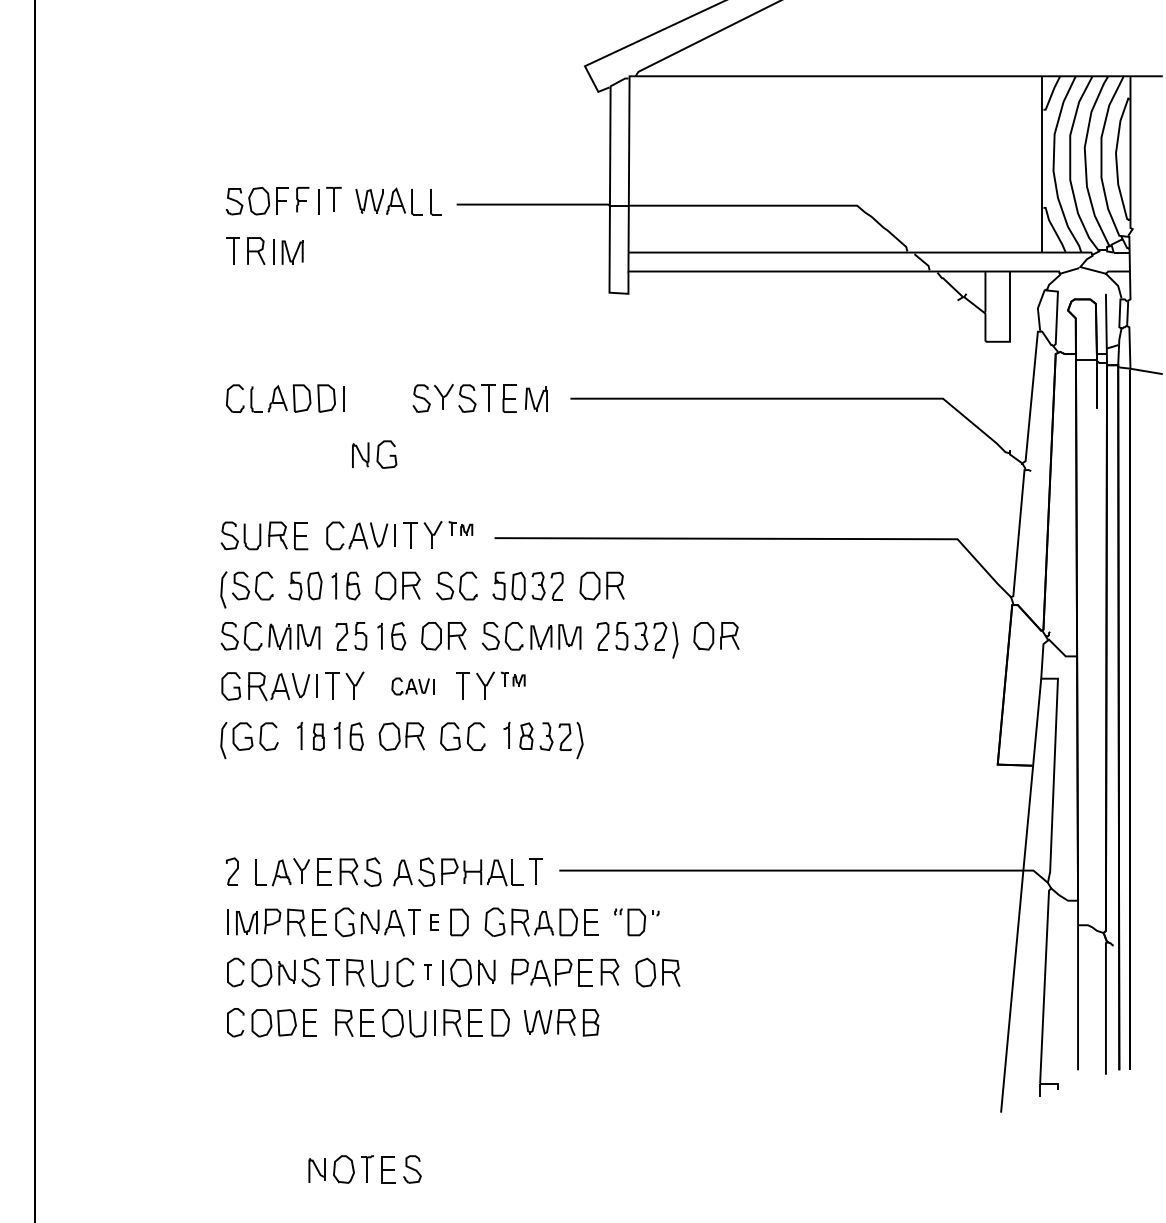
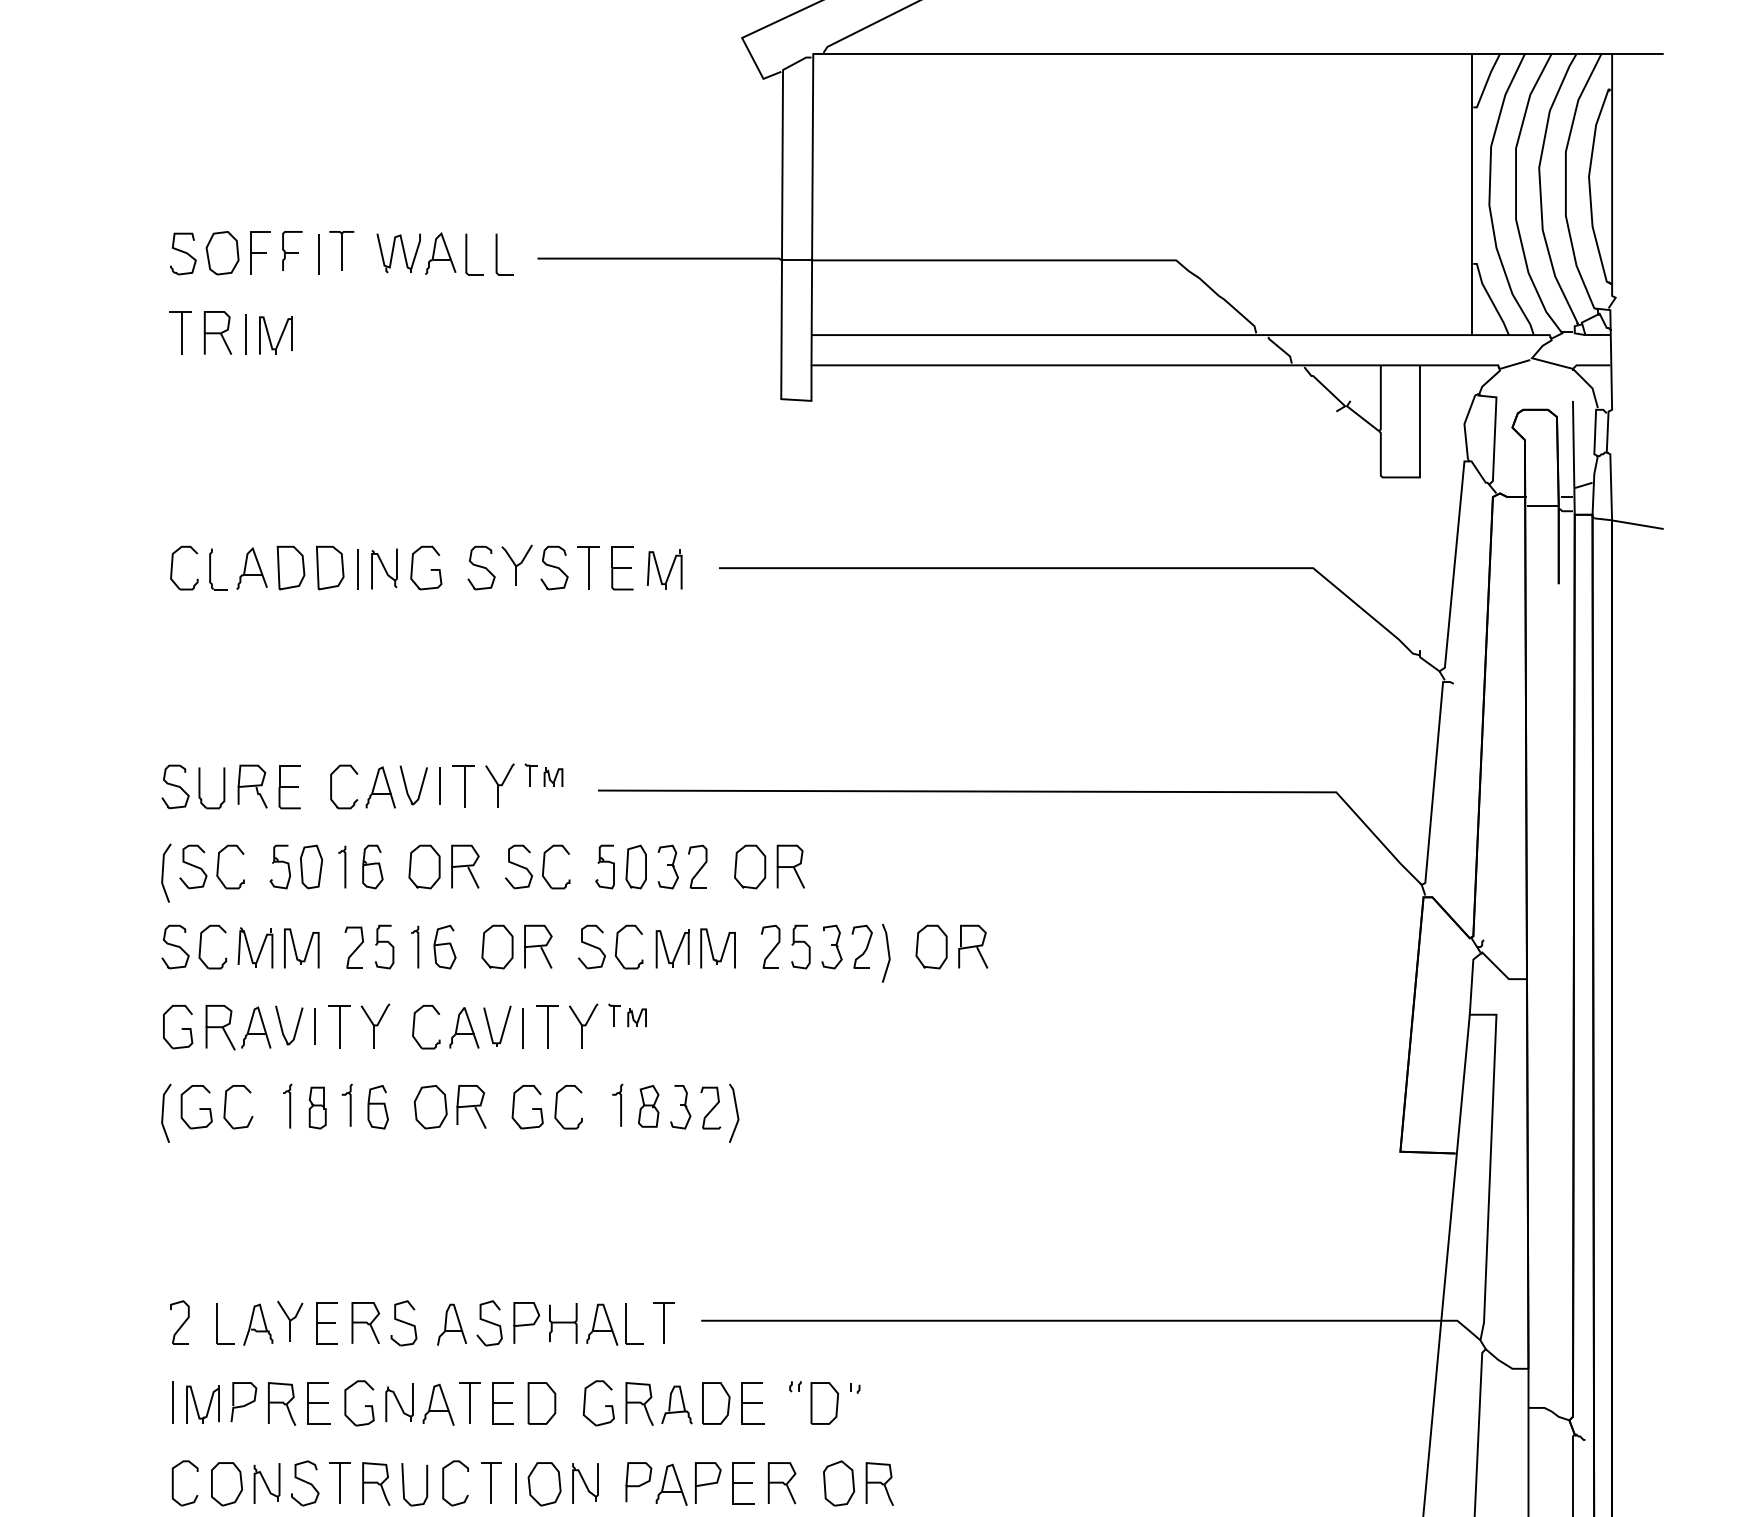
part: (374, 454) -> (406, 567), moved
part: (412, 686) -> (467, 1027), size x1.67
part: (434, 922) -> (502, 1403), size x1.67
part: (427, 972) -> (491, 1483), size x1.67

